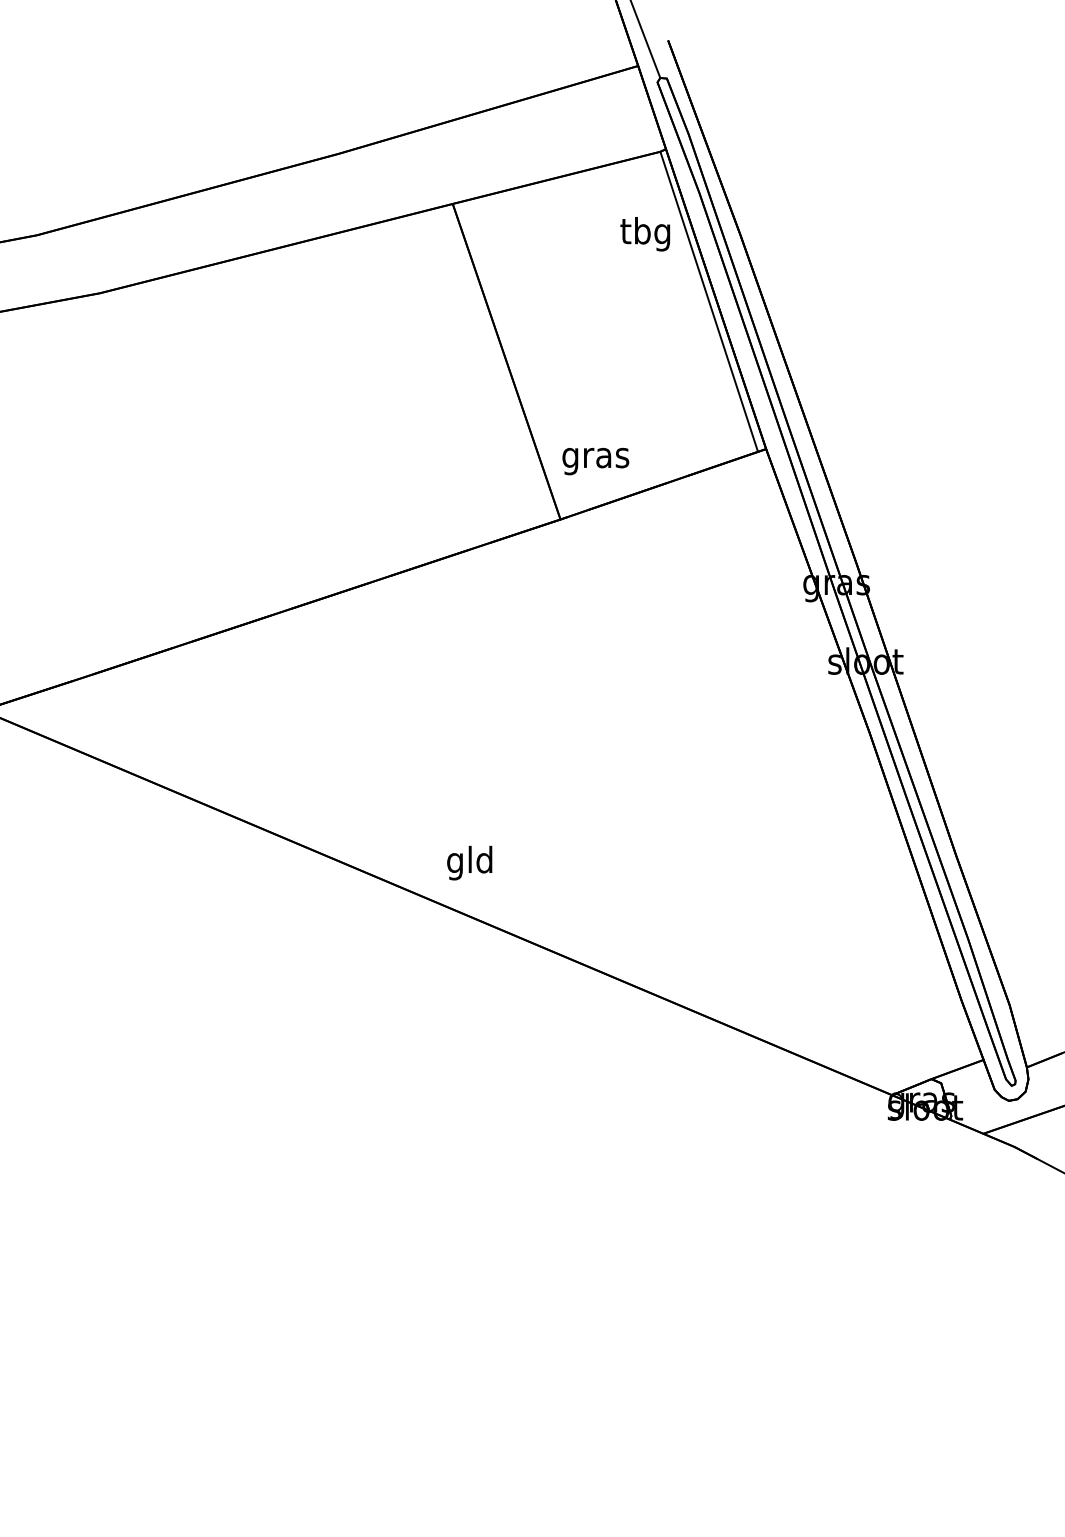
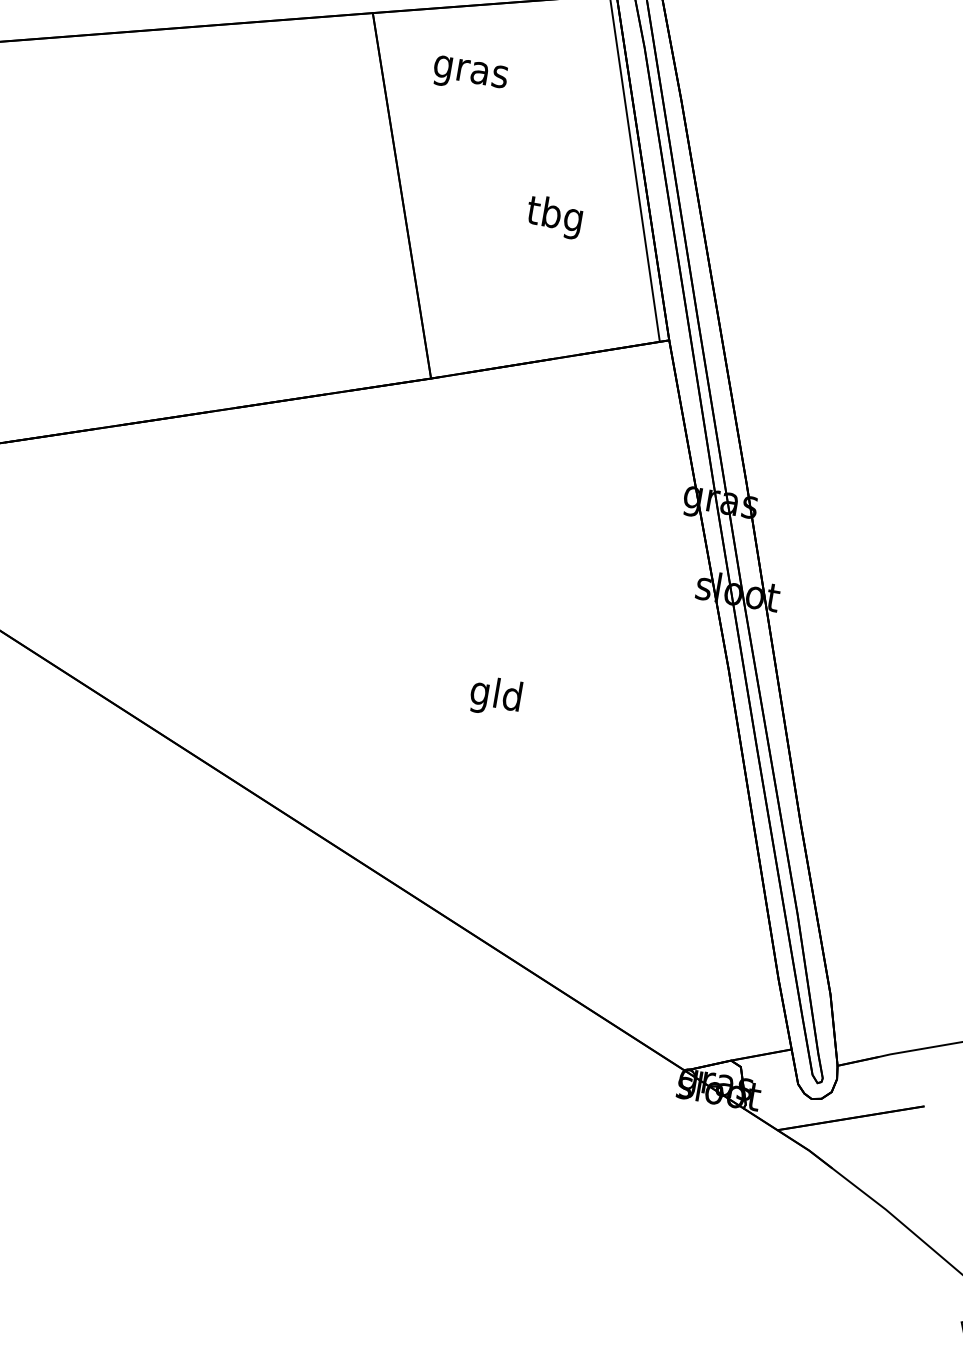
text: (645, 234) -> (554, 217), moved
text: (595, 461) -> (469, 75), moved
text: (469, 862) -> (495, 696), moved

